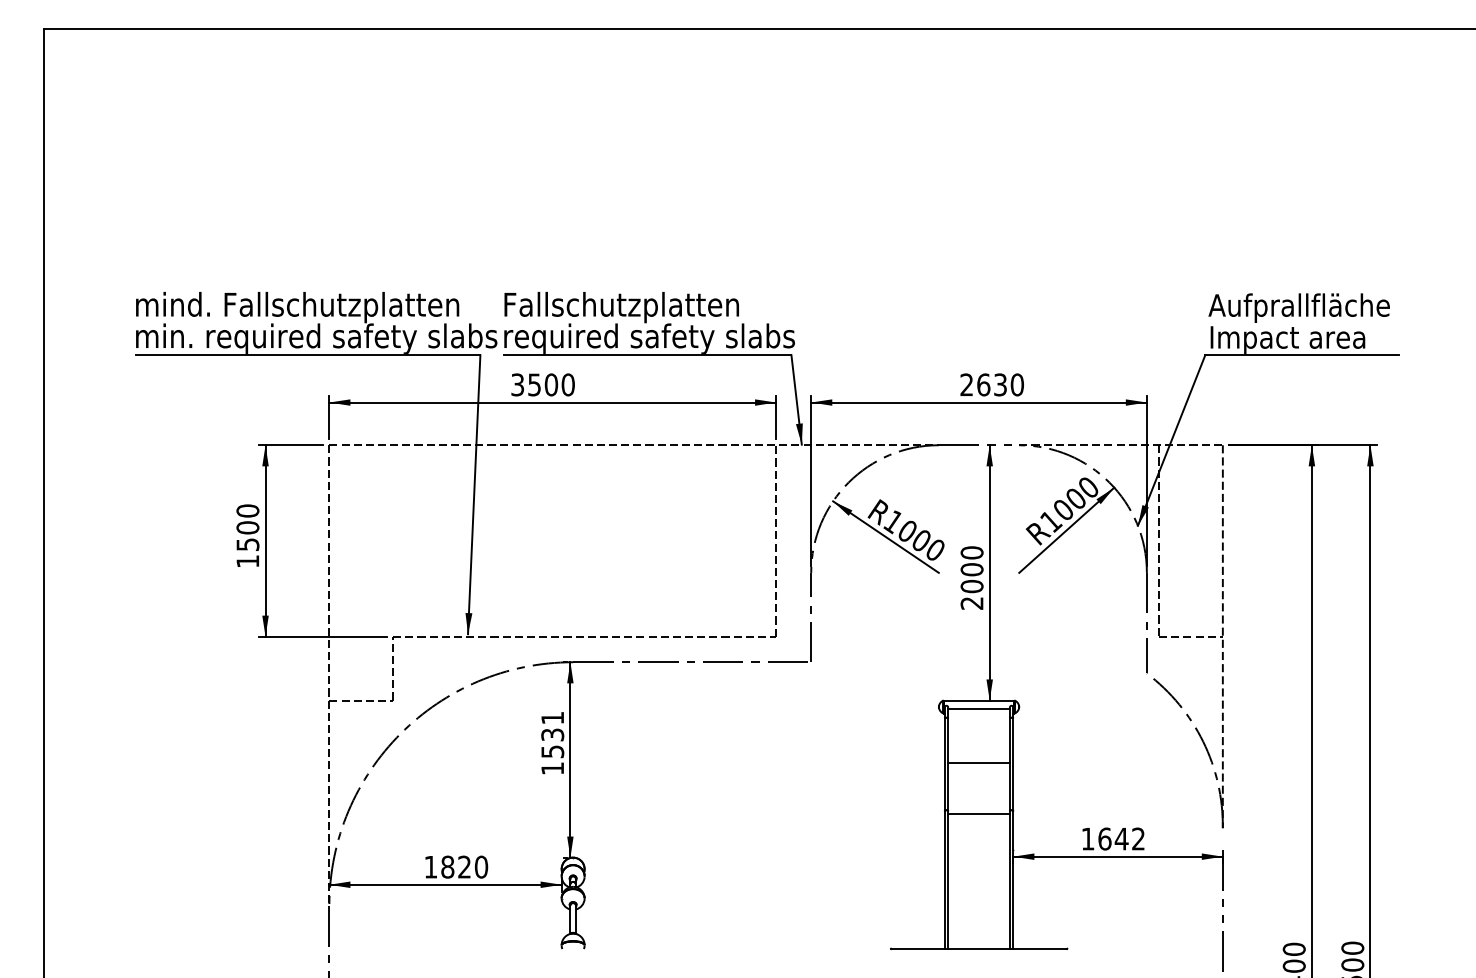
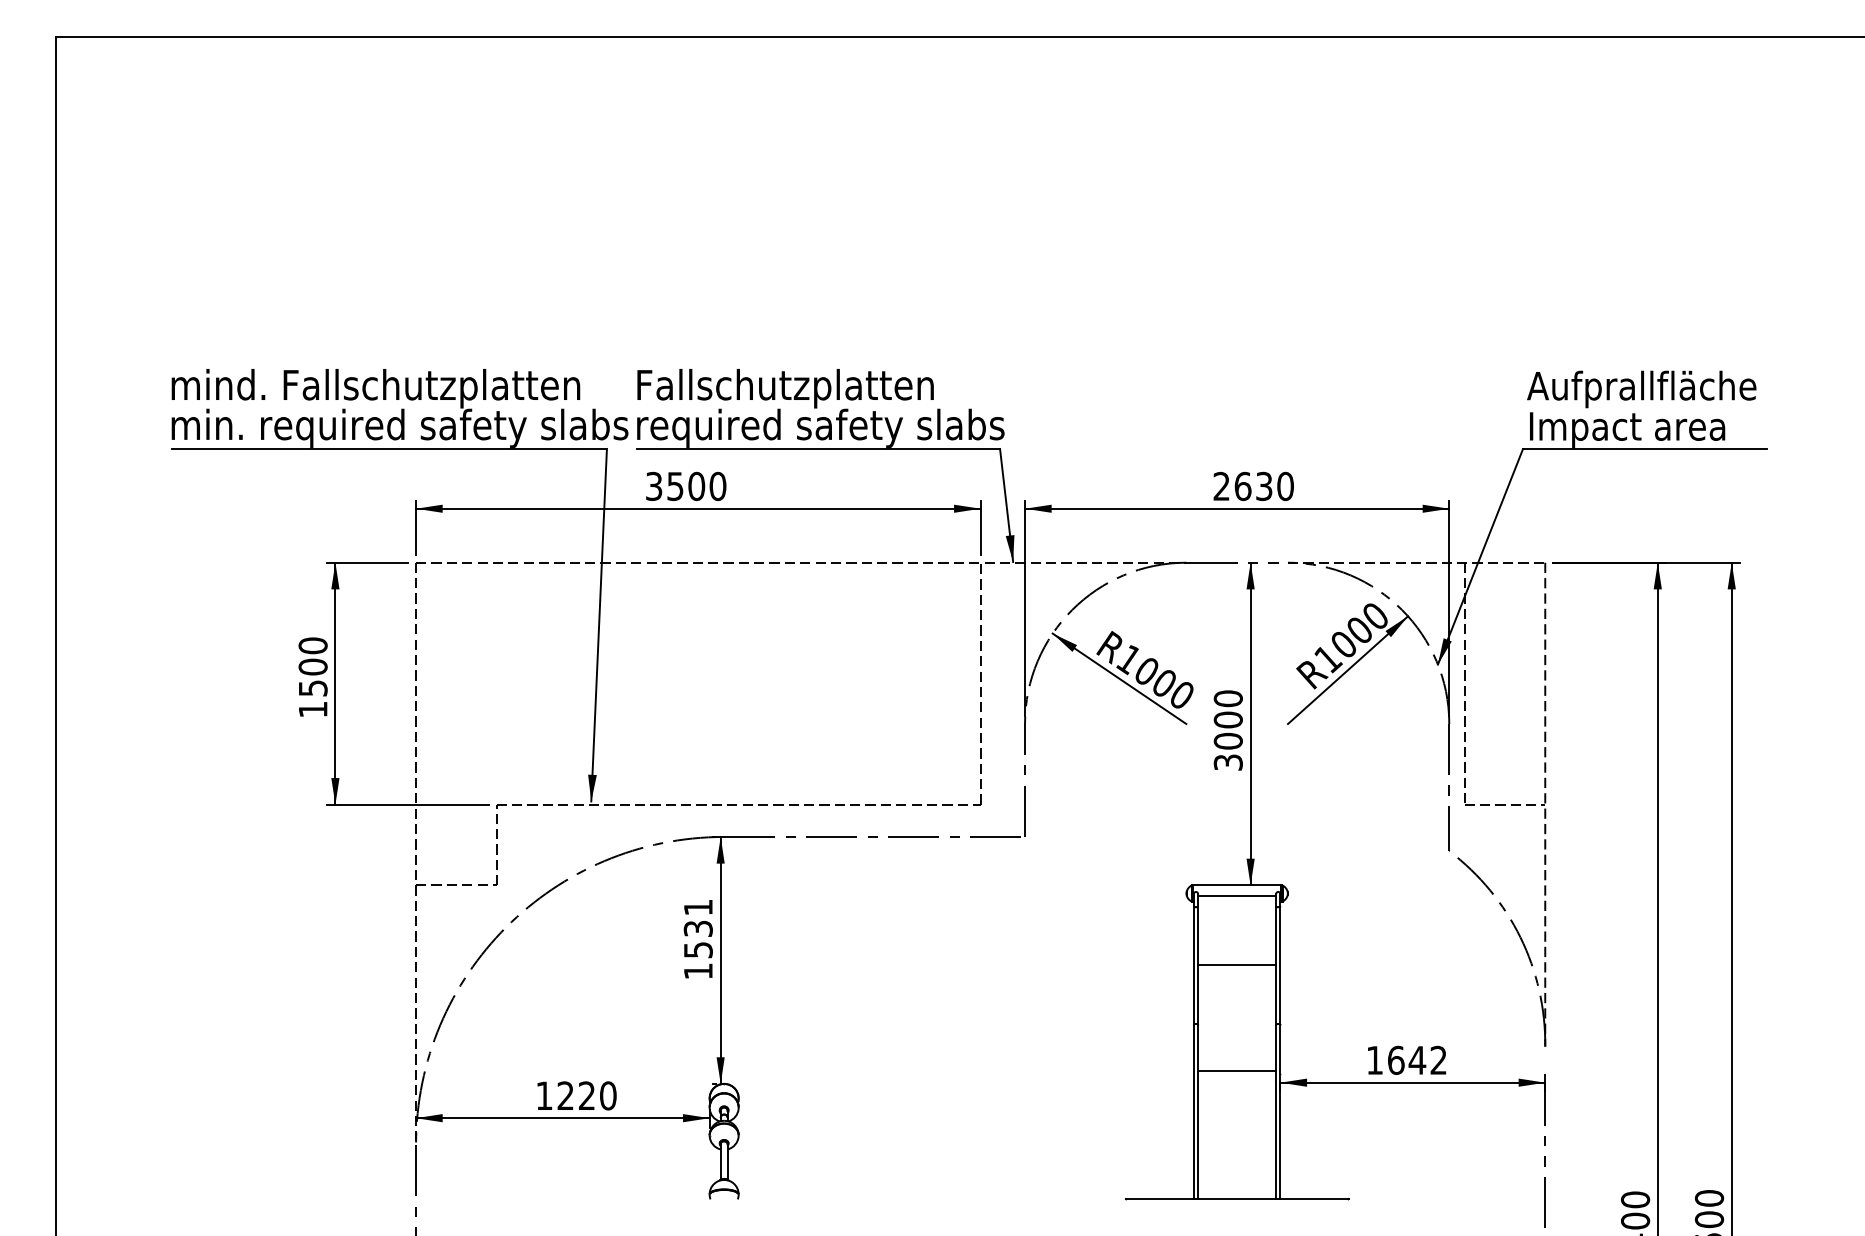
text: (972, 603) -> (1228, 762), 2000 -> 3000
line: (978, 814) -> (1236, 1071), moved
text: (447, 866) -> (565, 1095), 1820 -> 1220

